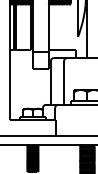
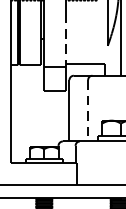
line: (48, 33) -> (66, 41), solid -> dashed
line: (64, 83) -> (88, 111), solid -> dashed

